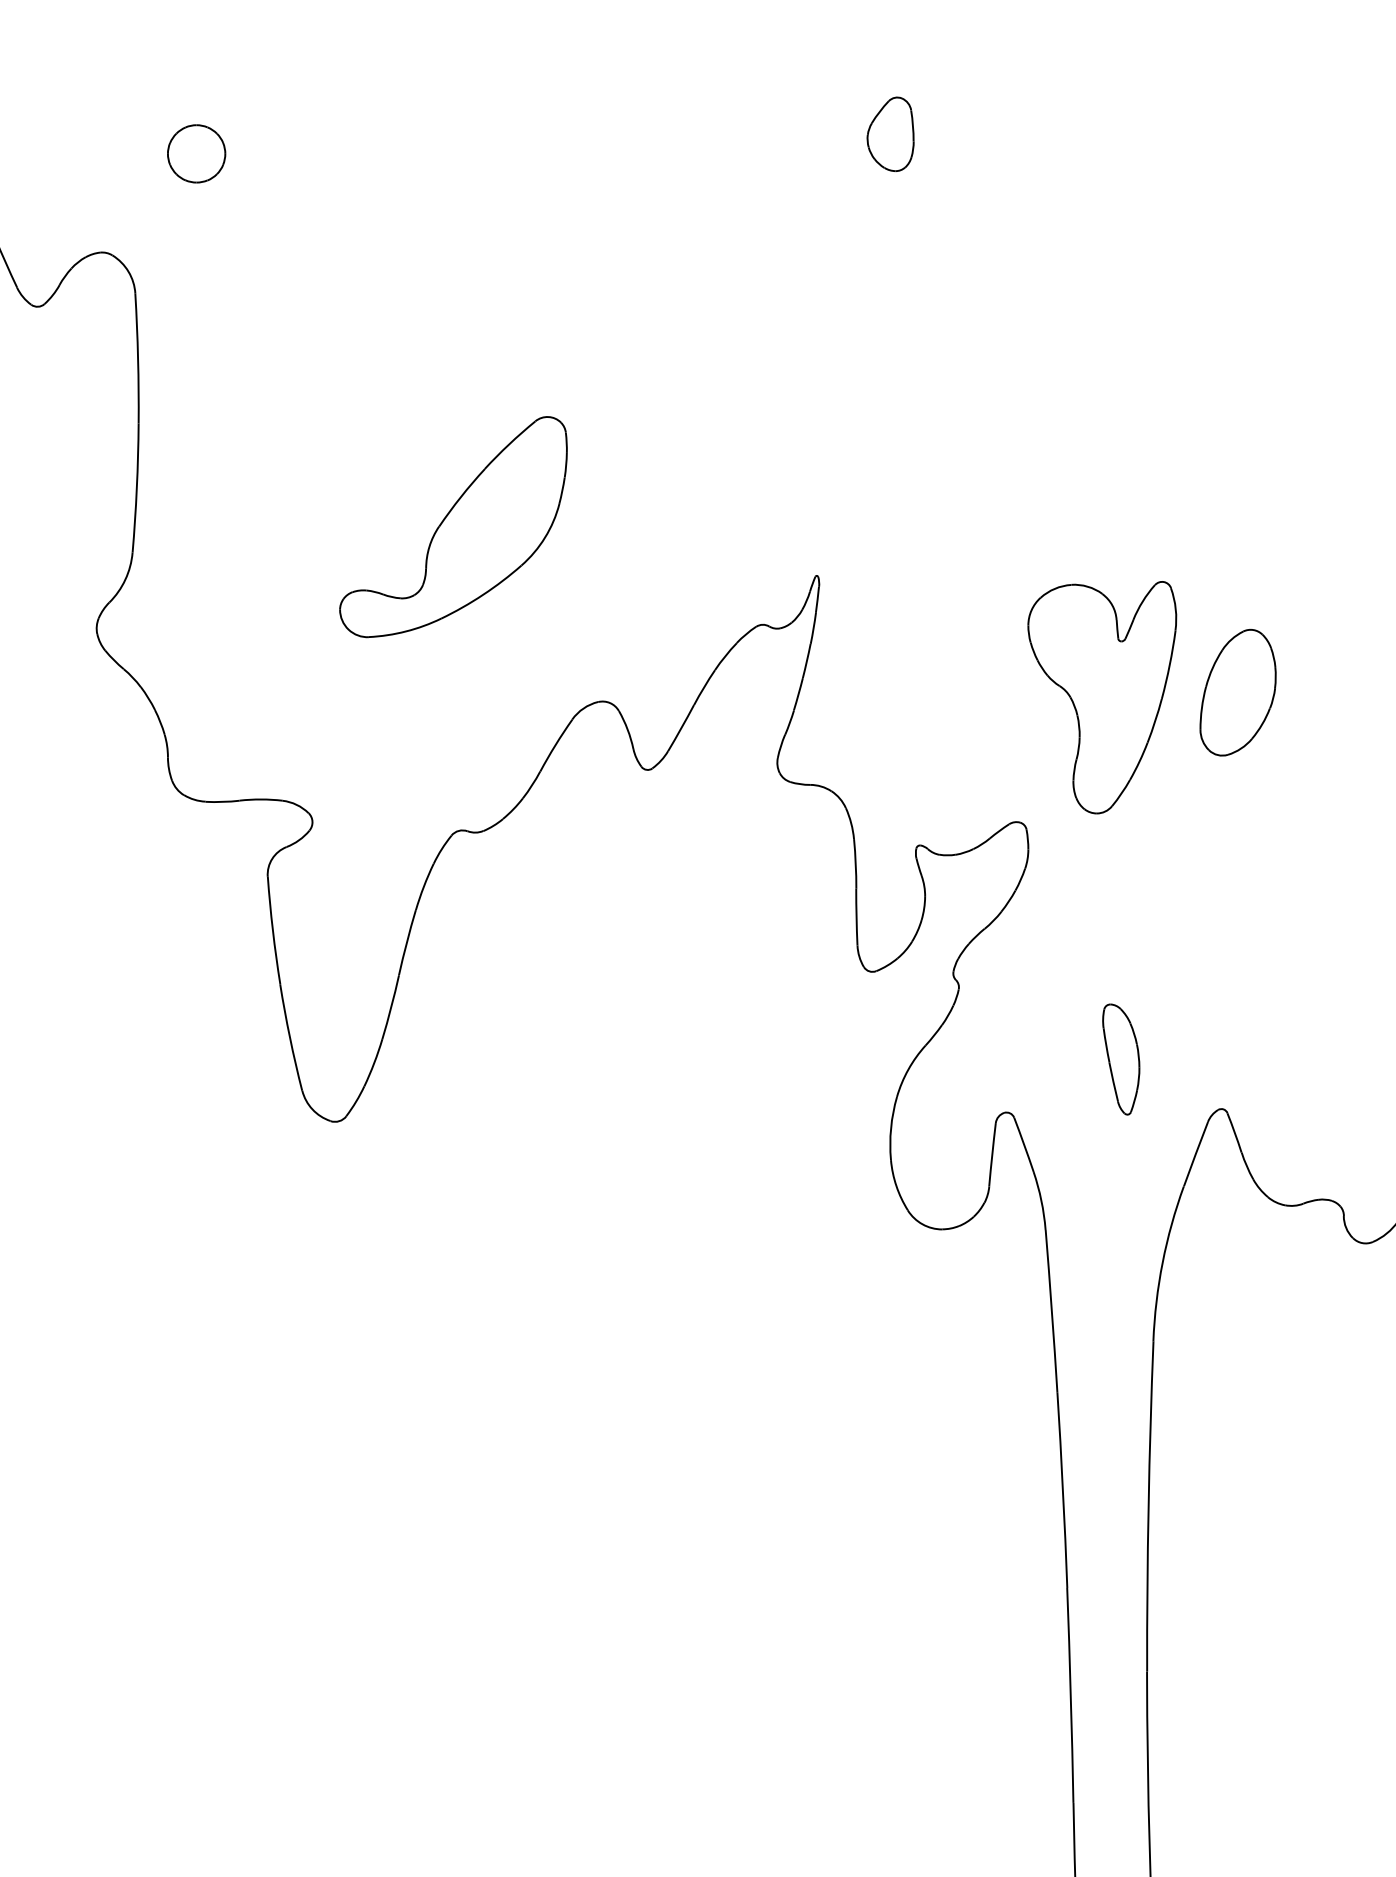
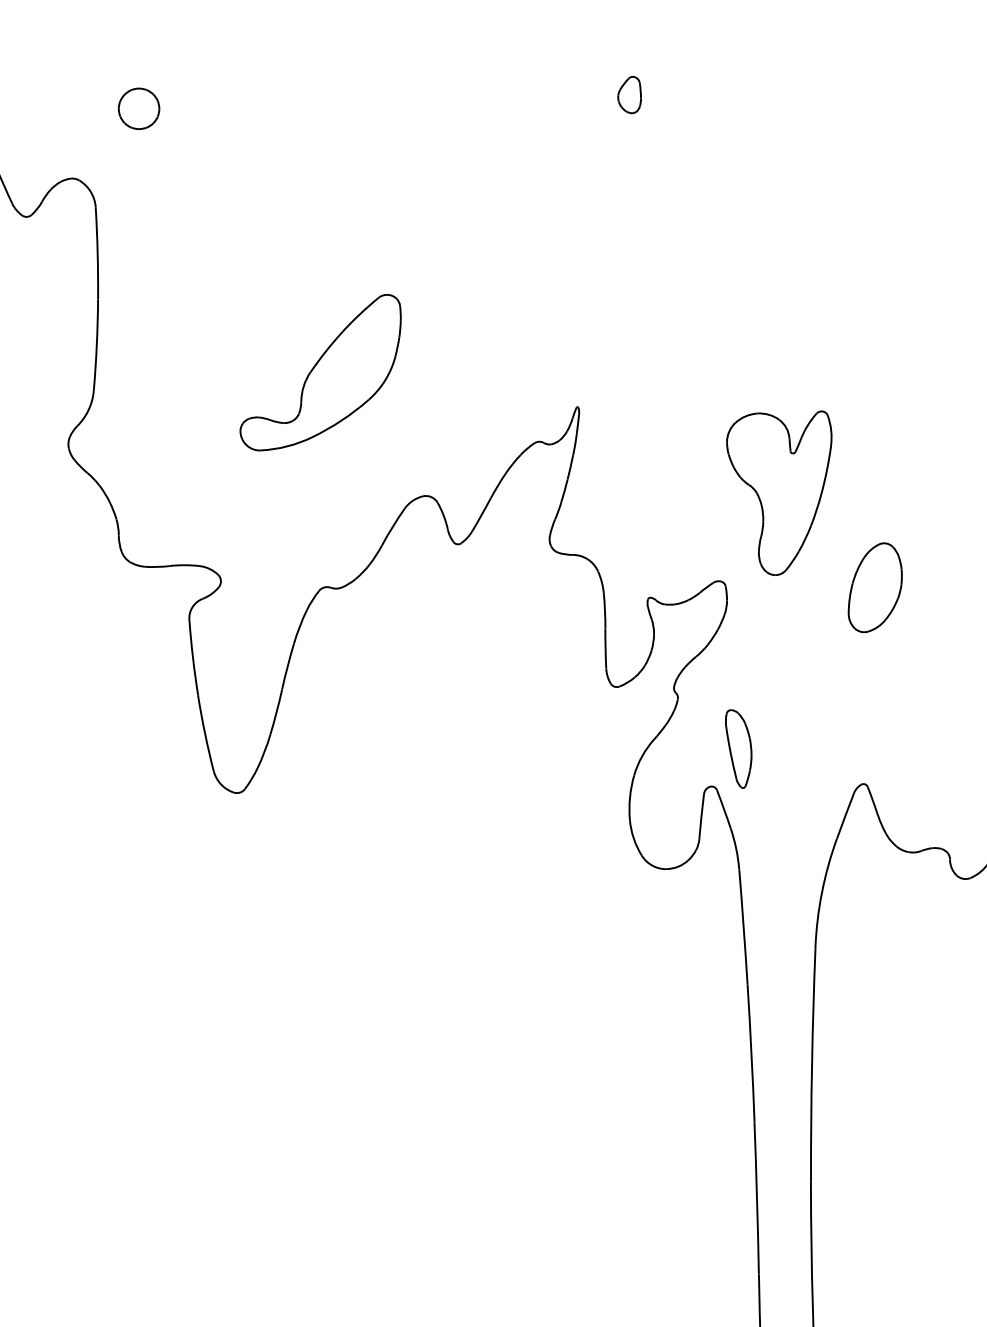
part: (890, 133) -> (629, 94), size x0.7
part: (1236, 692) -> (874, 587), moved
part: (1120, 1058) -> (738, 748), moved

